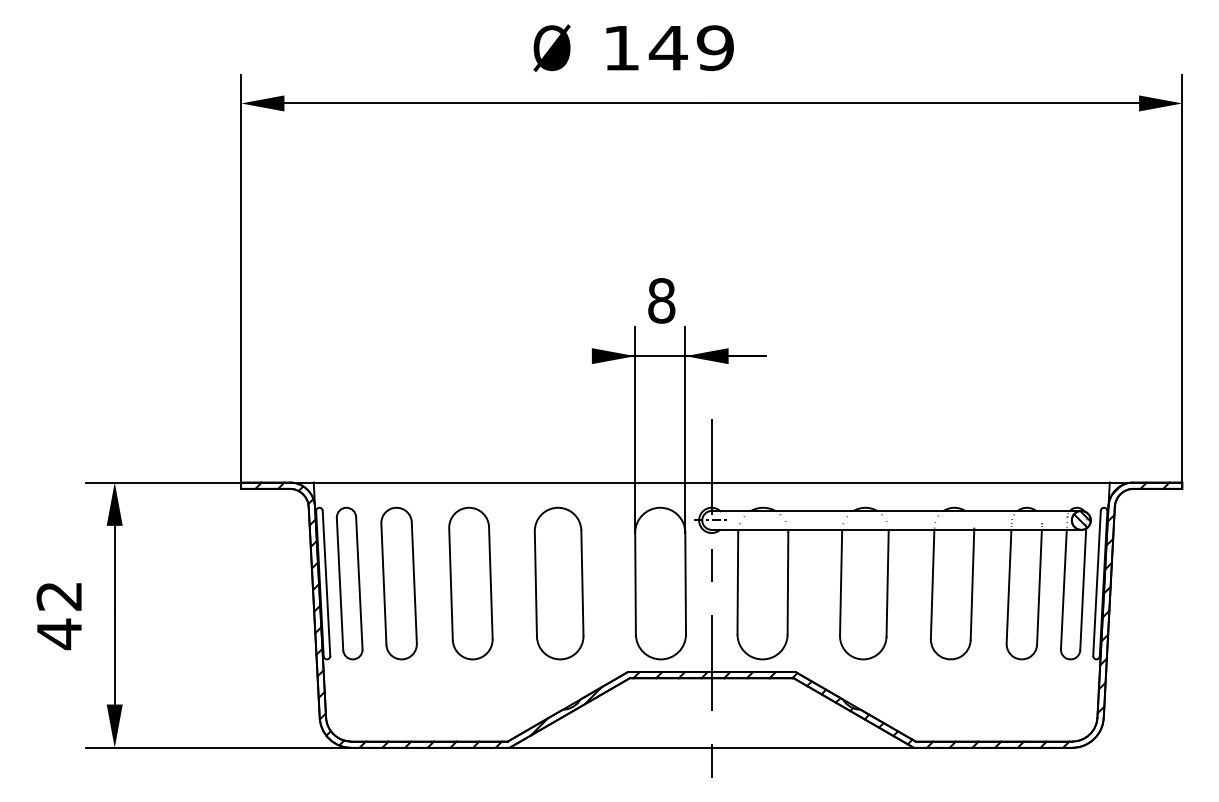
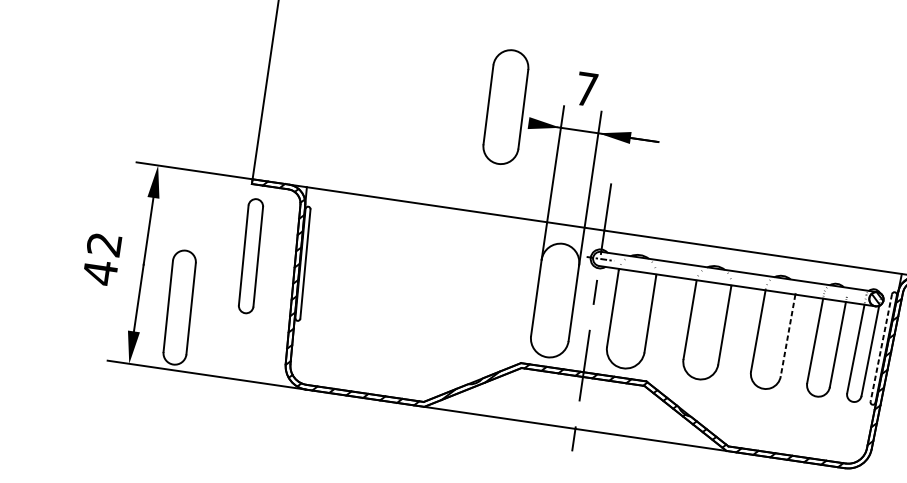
text: (661, 300) -> (586, 89), 8 -> 7
part: (349, 583) -> (250, 256), moved
part: (398, 583) -> (179, 307), moved
part: (470, 583) -> (413, 279), removed
part: (558, 583) -> (505, 107), moved
line: (1097, 583) -> (881, 348), solid -> dashed
line: (972, 585) -> (788, 336), solid -> dashed

